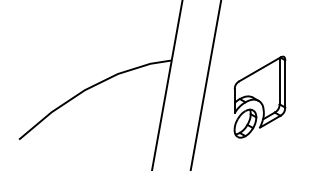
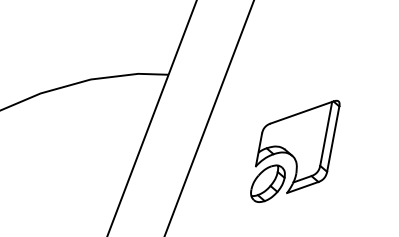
part: (259, 96) -> (294, 149), moved

